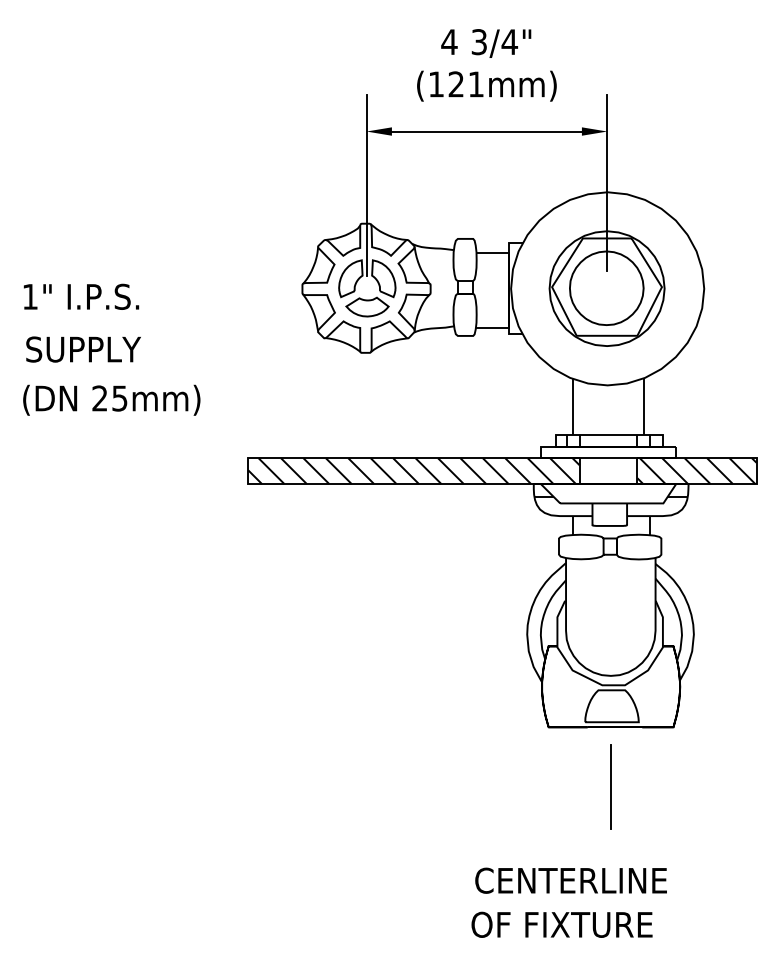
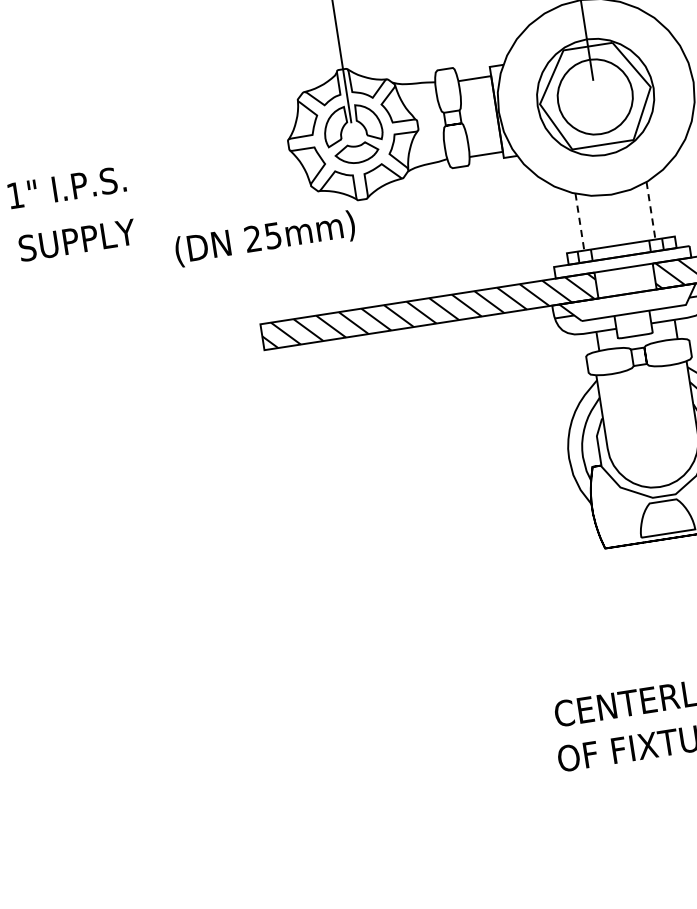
text: (111, 399) -> (264, 238), moved
line: (643, 406) -> (650, 210), solid -> dashed
line: (573, 407) -> (580, 222), solid -> dashed
line: (610, 786) -> (676, 598), removed

